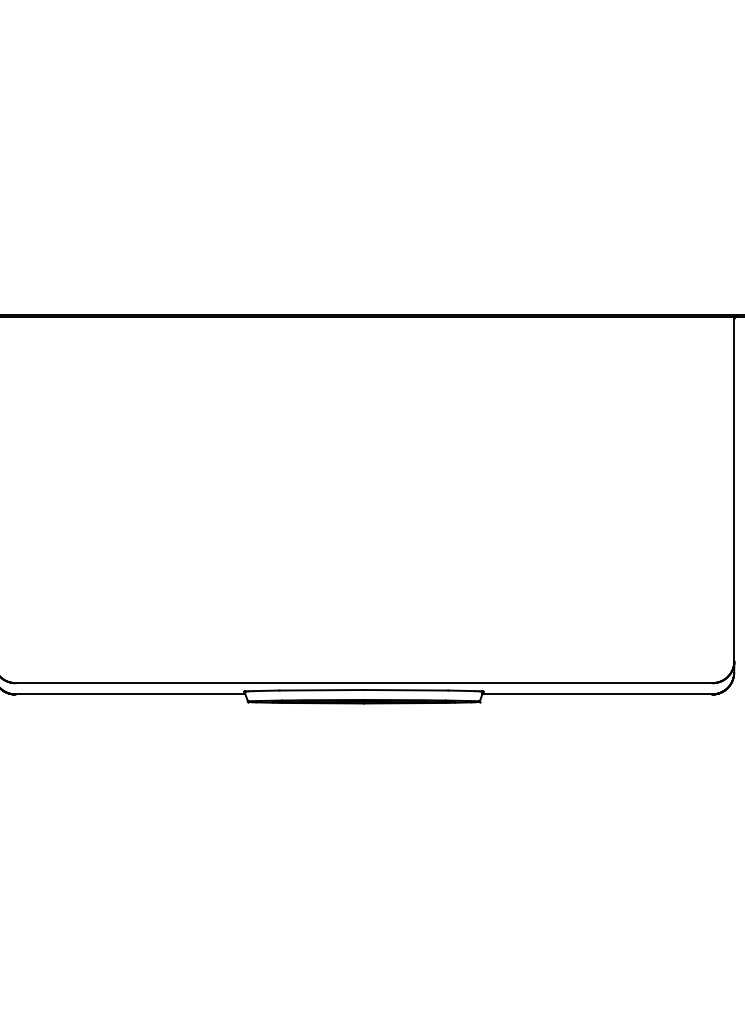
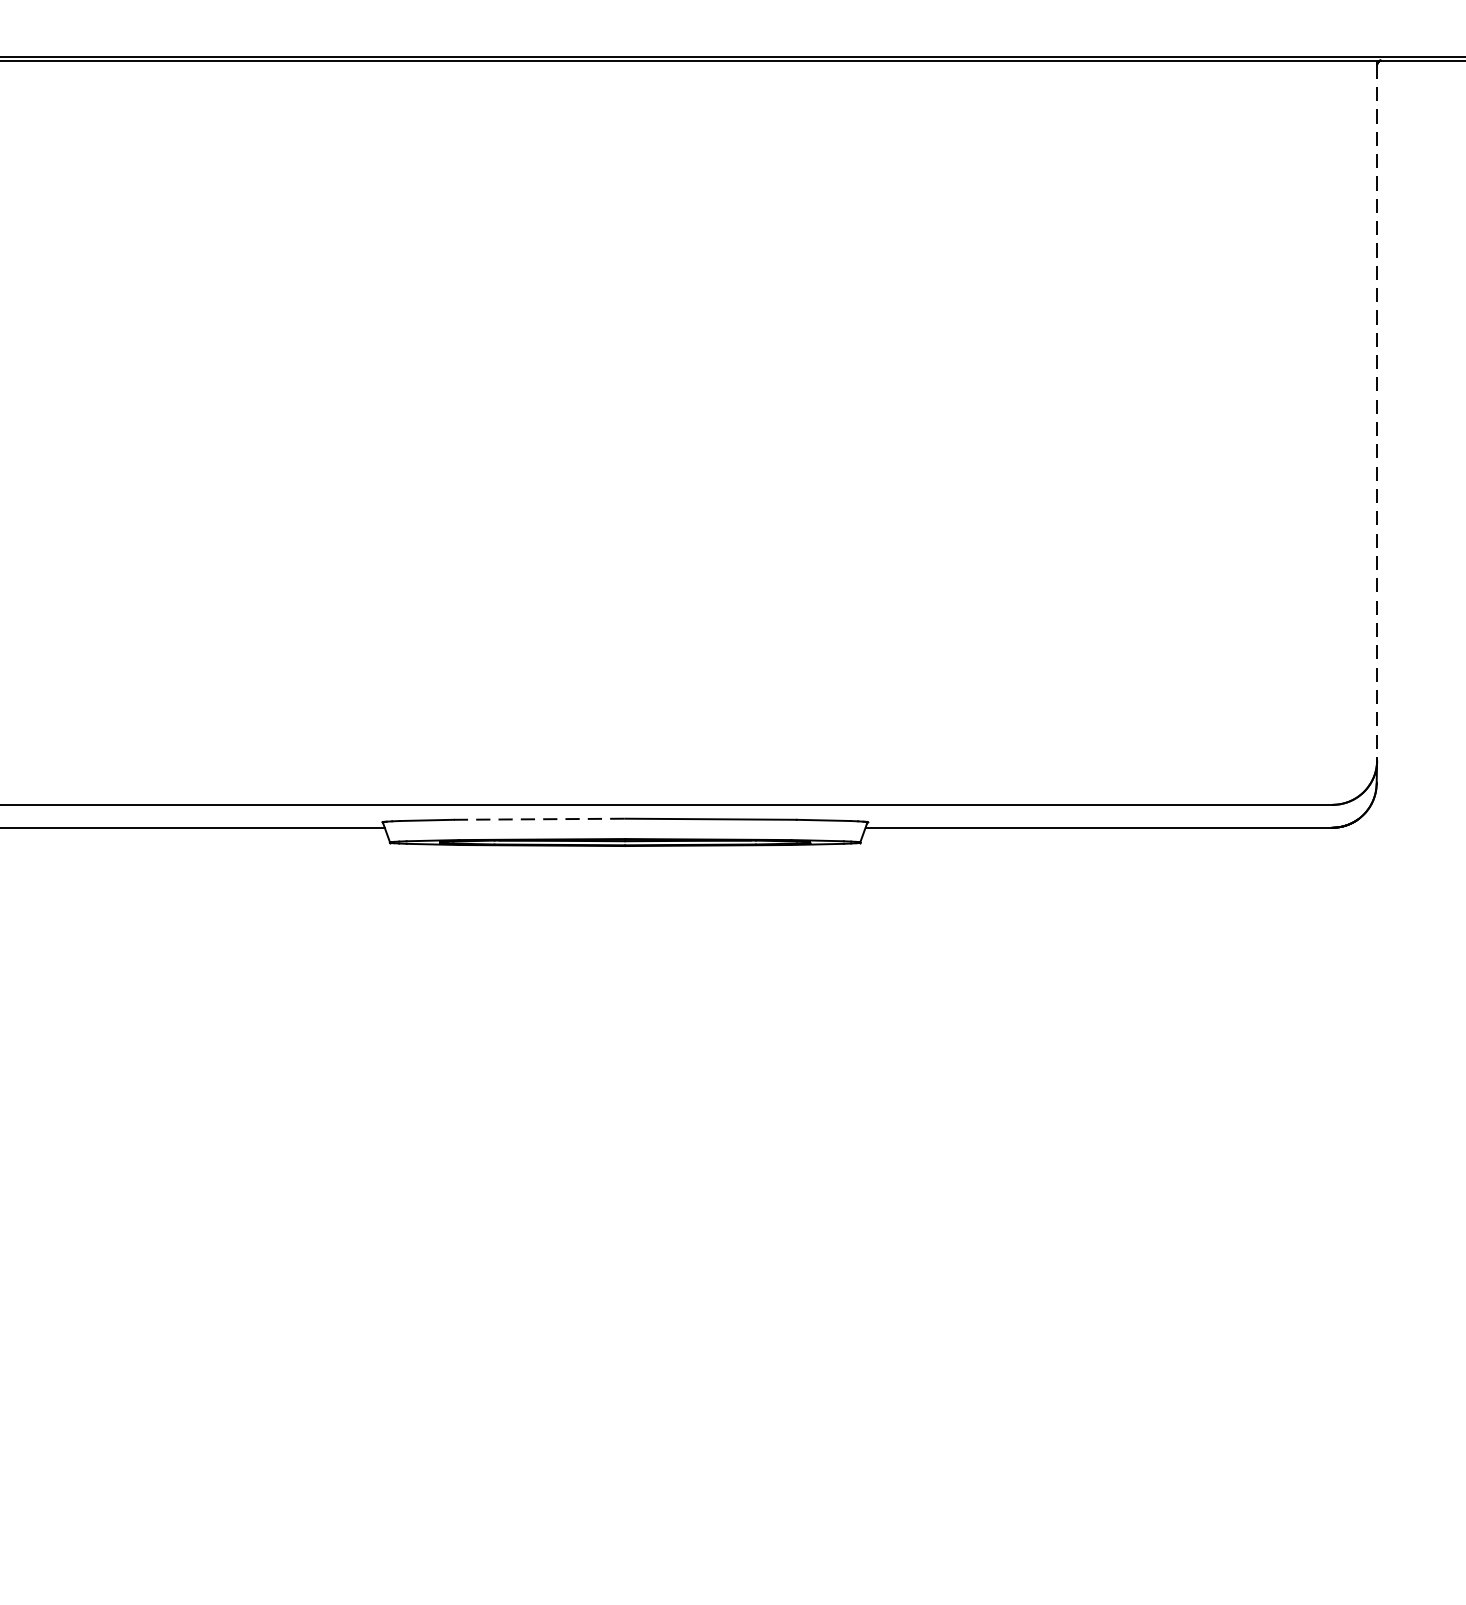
line: (734, 490) -> (1377, 413), solid -> dashed
line: (322, 690) -> (541, 819), solid -> dashed

